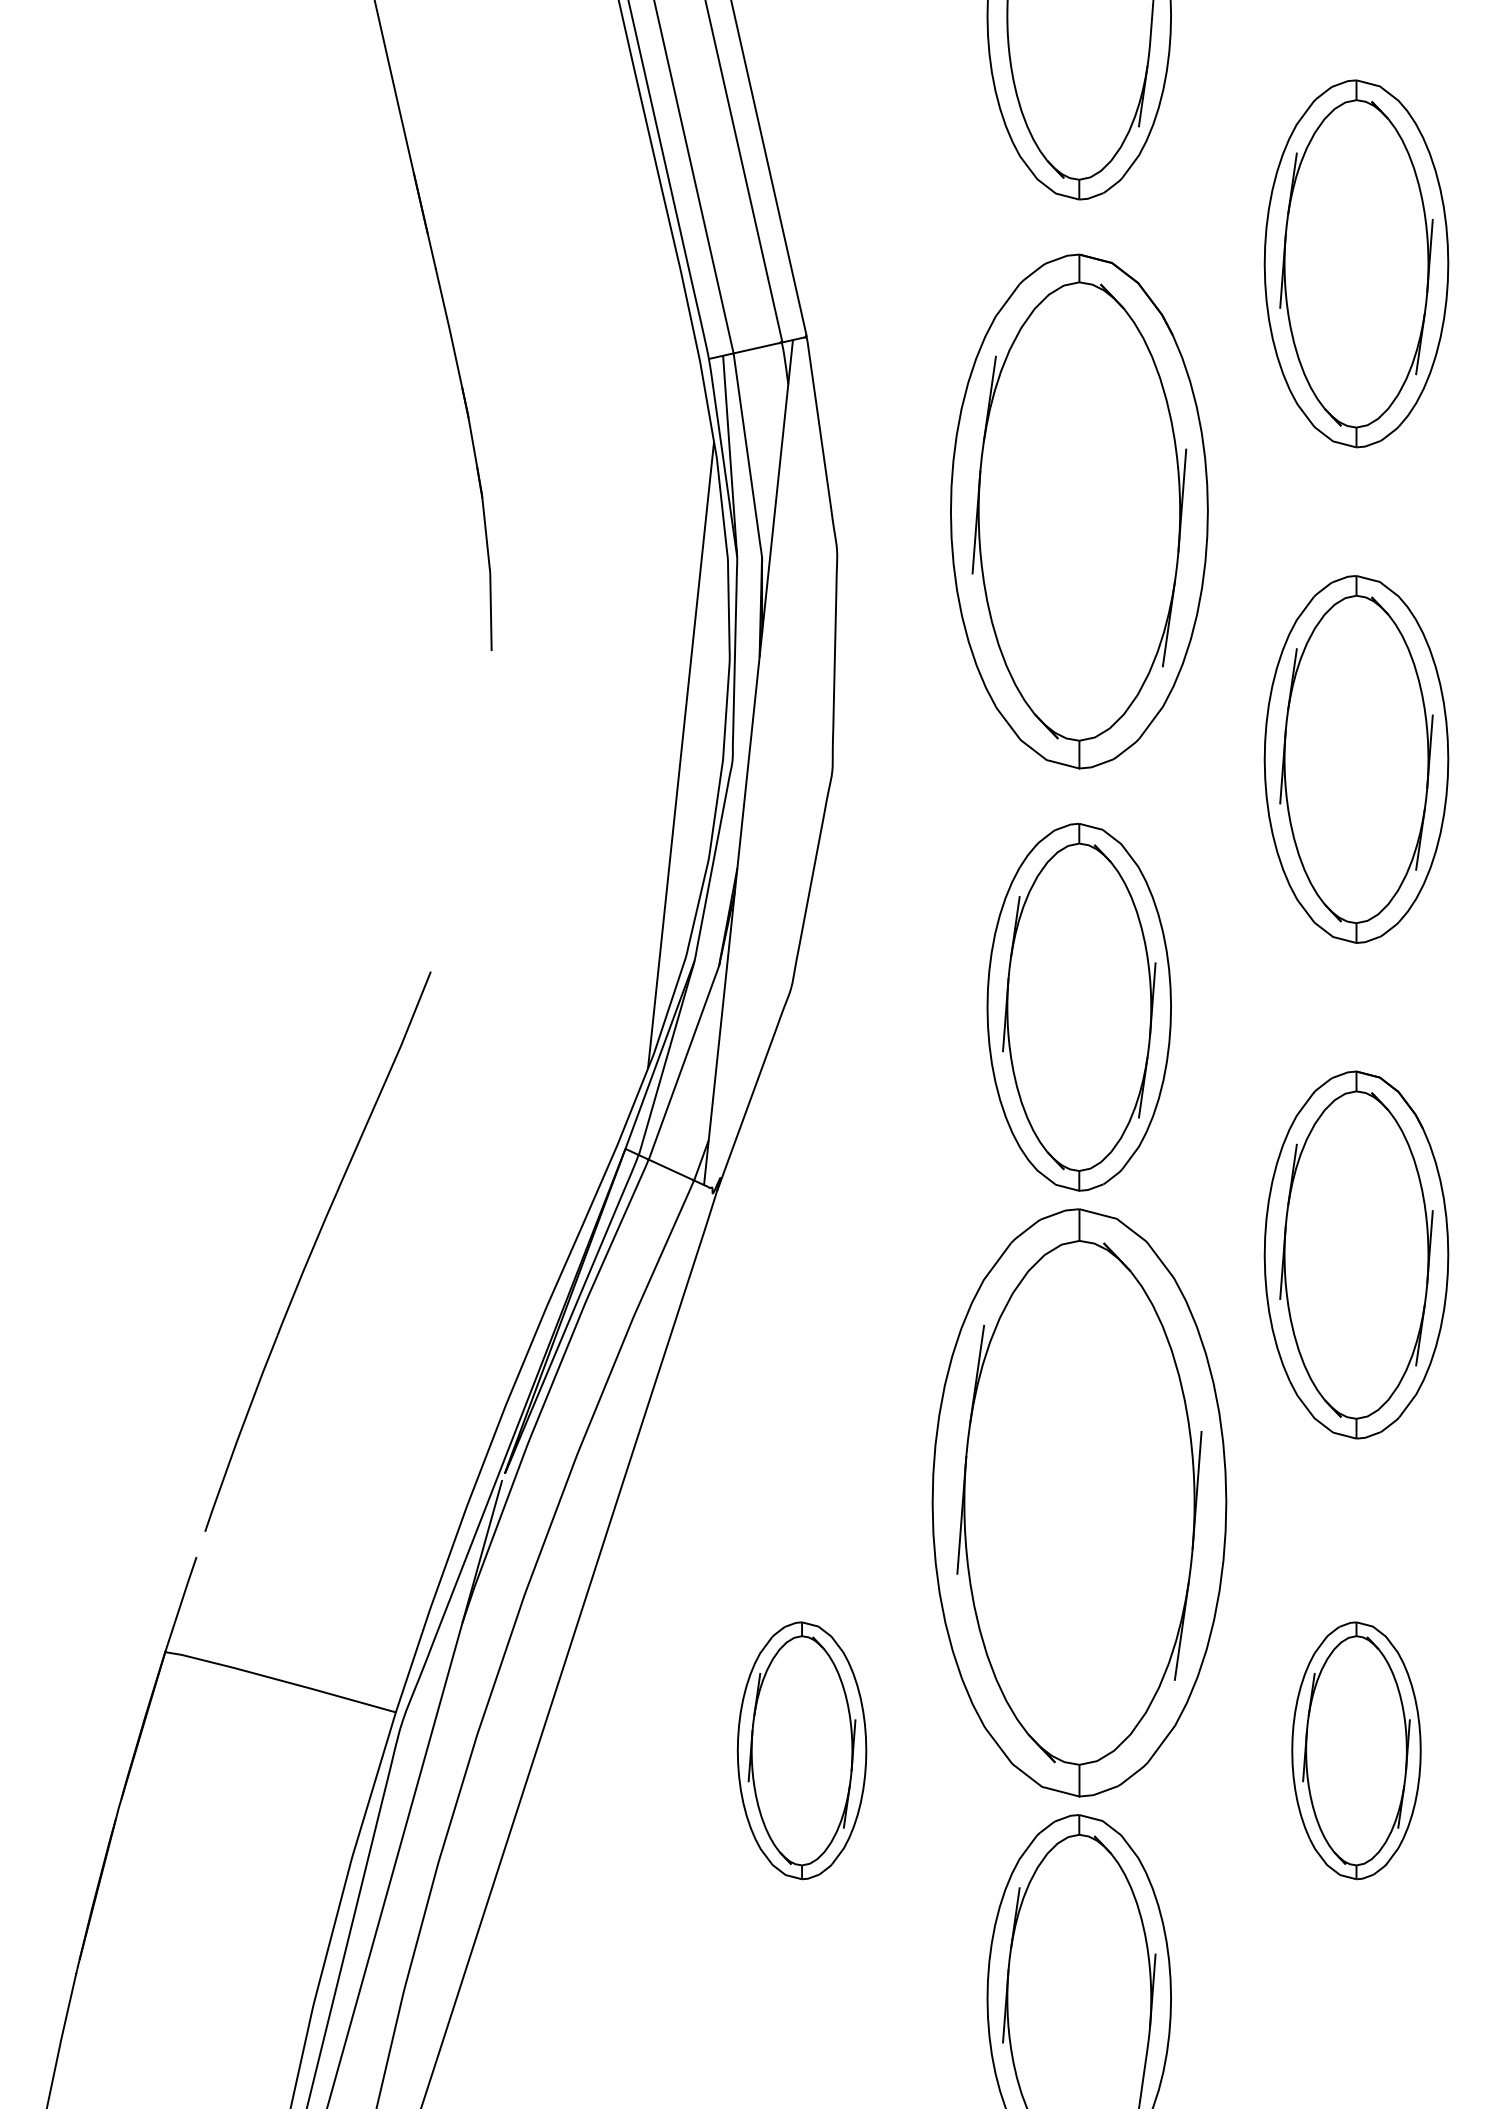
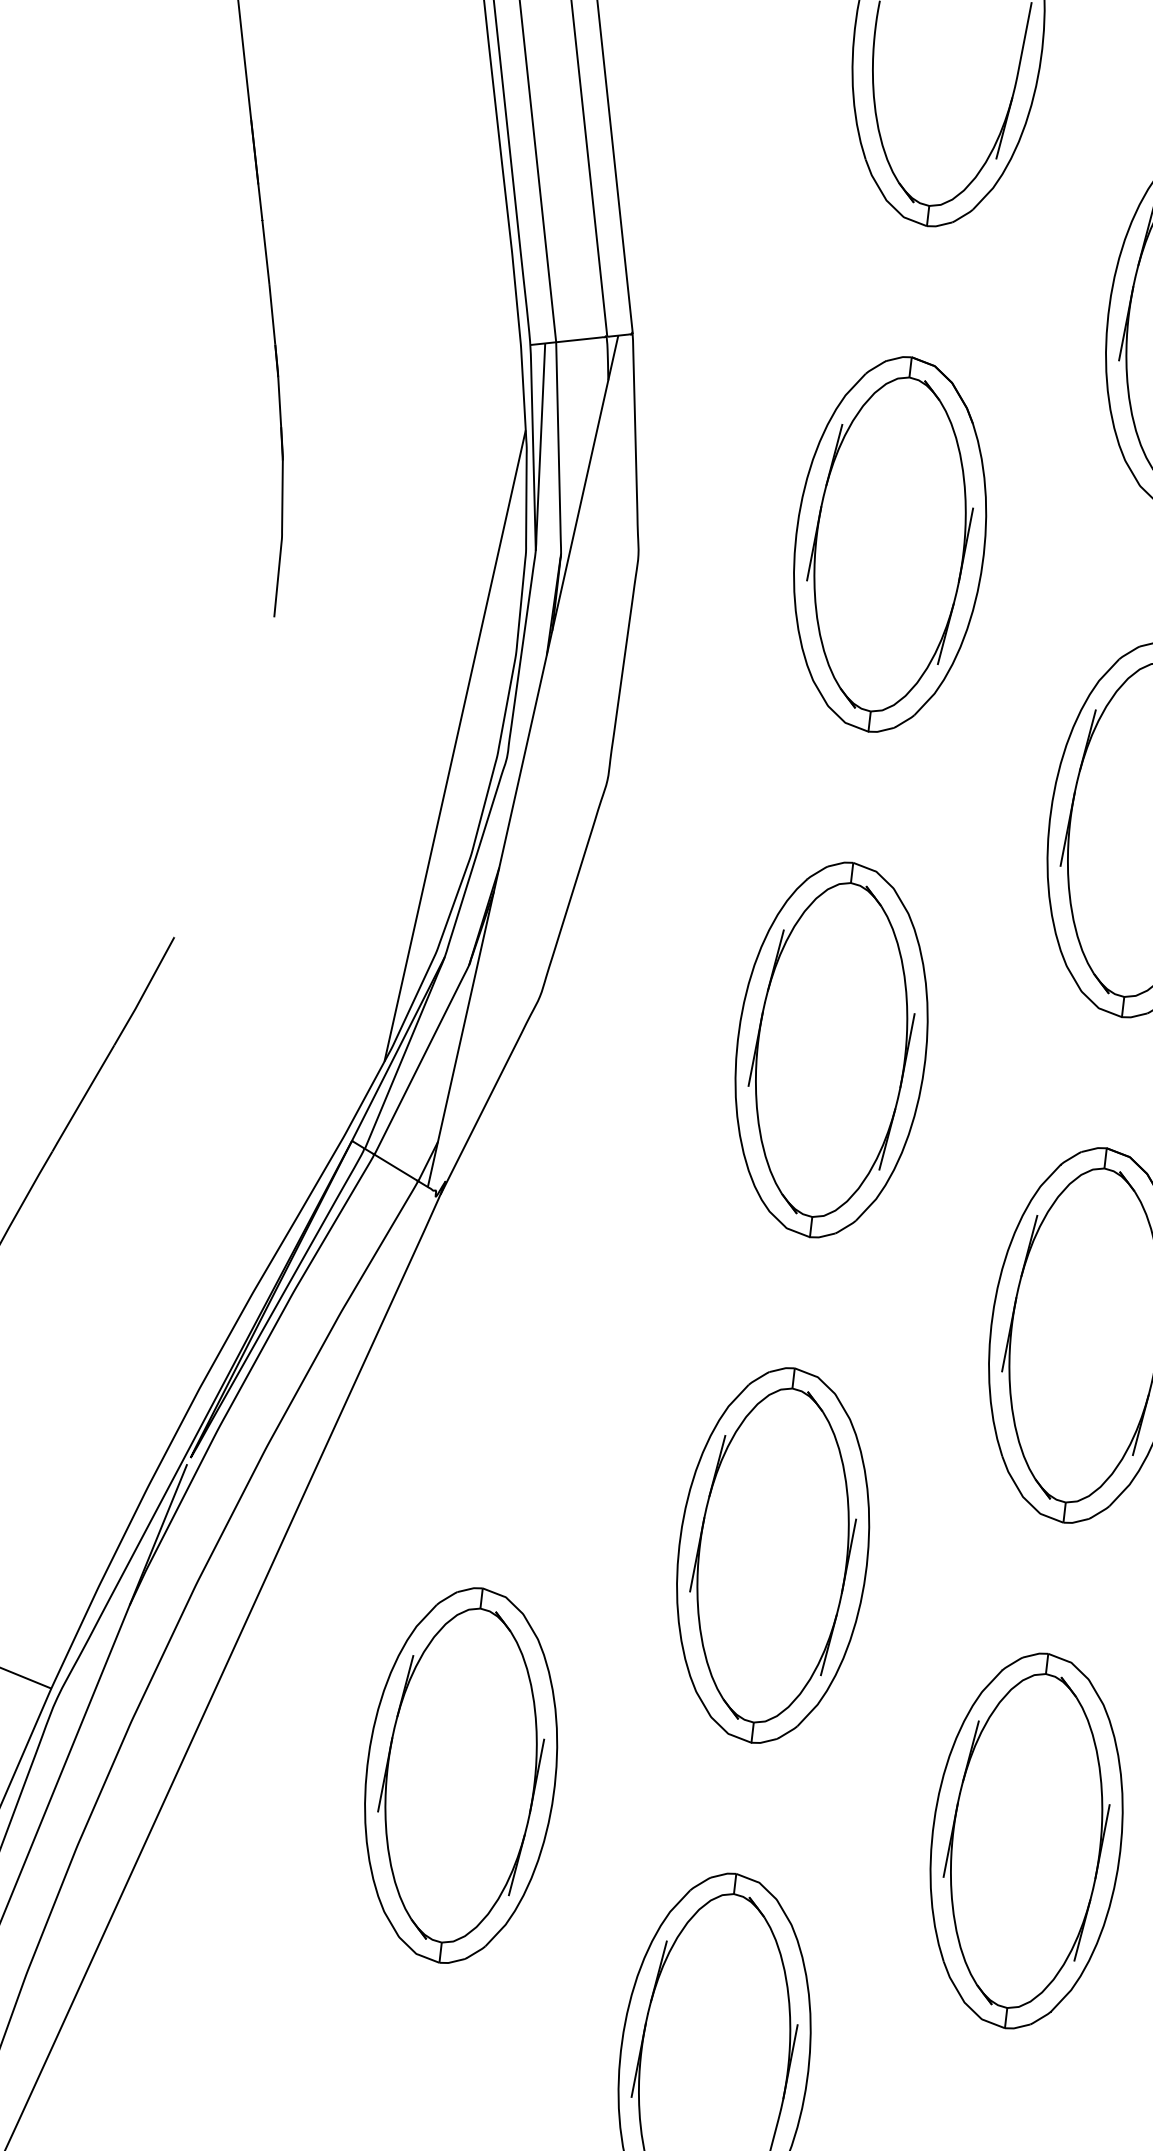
part: (1078, 511) -> (889, 544), size x0.71
part: (1078, 1502) -> (772, 1555), size x0.62
part: (801, 1750) -> (460, 1775), size x1.43
part: (1356, 1750) -> (1026, 1840), size x1.43

